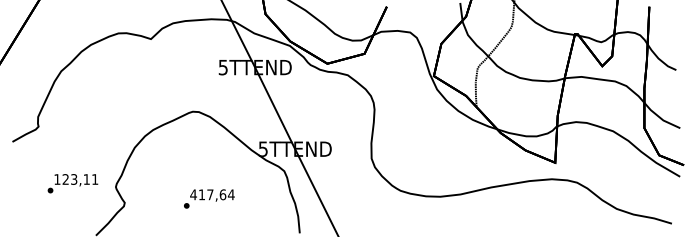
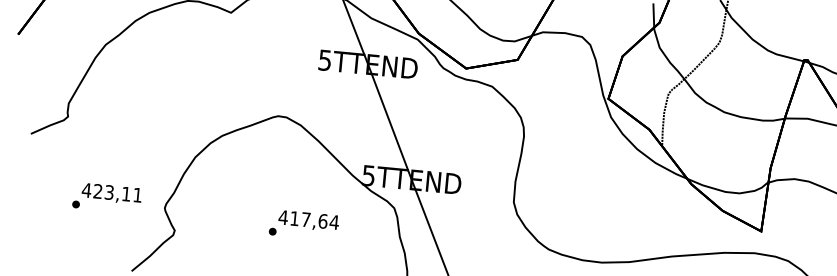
text: (56, 179) -> (85, 190), 123,11 -> 423,11
text: (209, 198) -> (304, 224), moved

